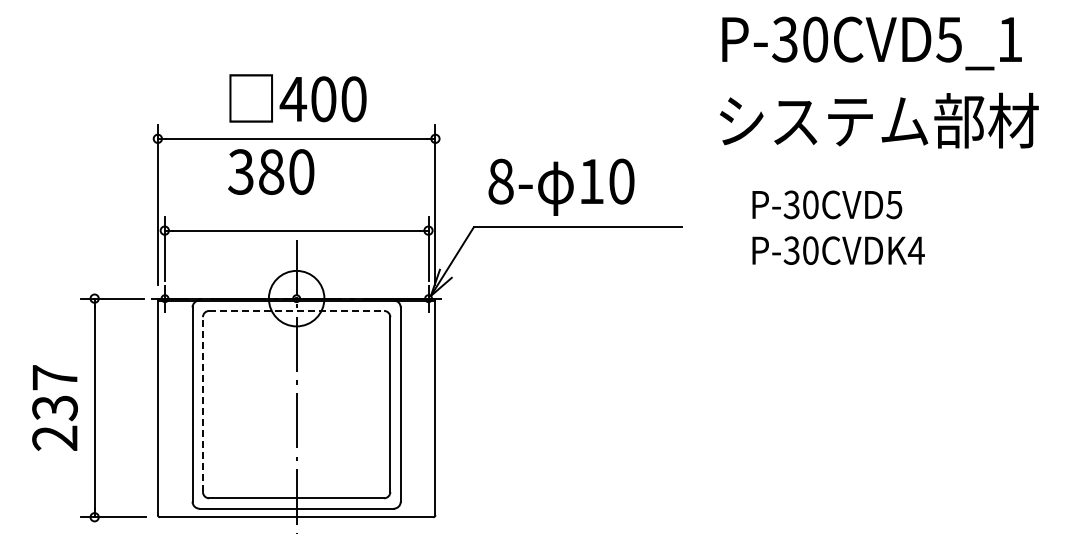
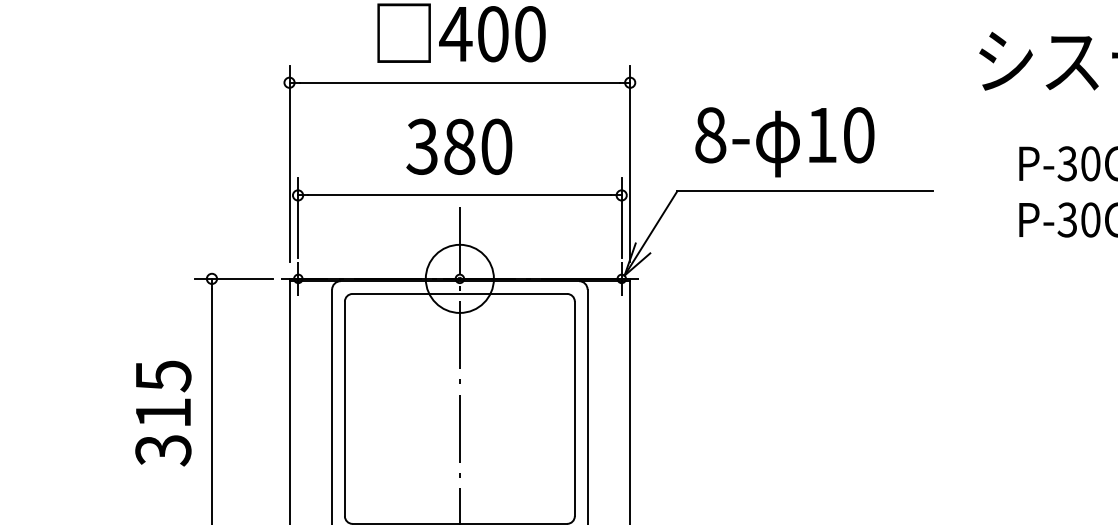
text: (271, 171) -> (459, 146), moved
line: (297, 310) -> (460, 293), dashed -> solid
line: (202, 404) -> (344, 408), dashed -> solid
text: (54, 408) -> (162, 413), 237 -> 315

